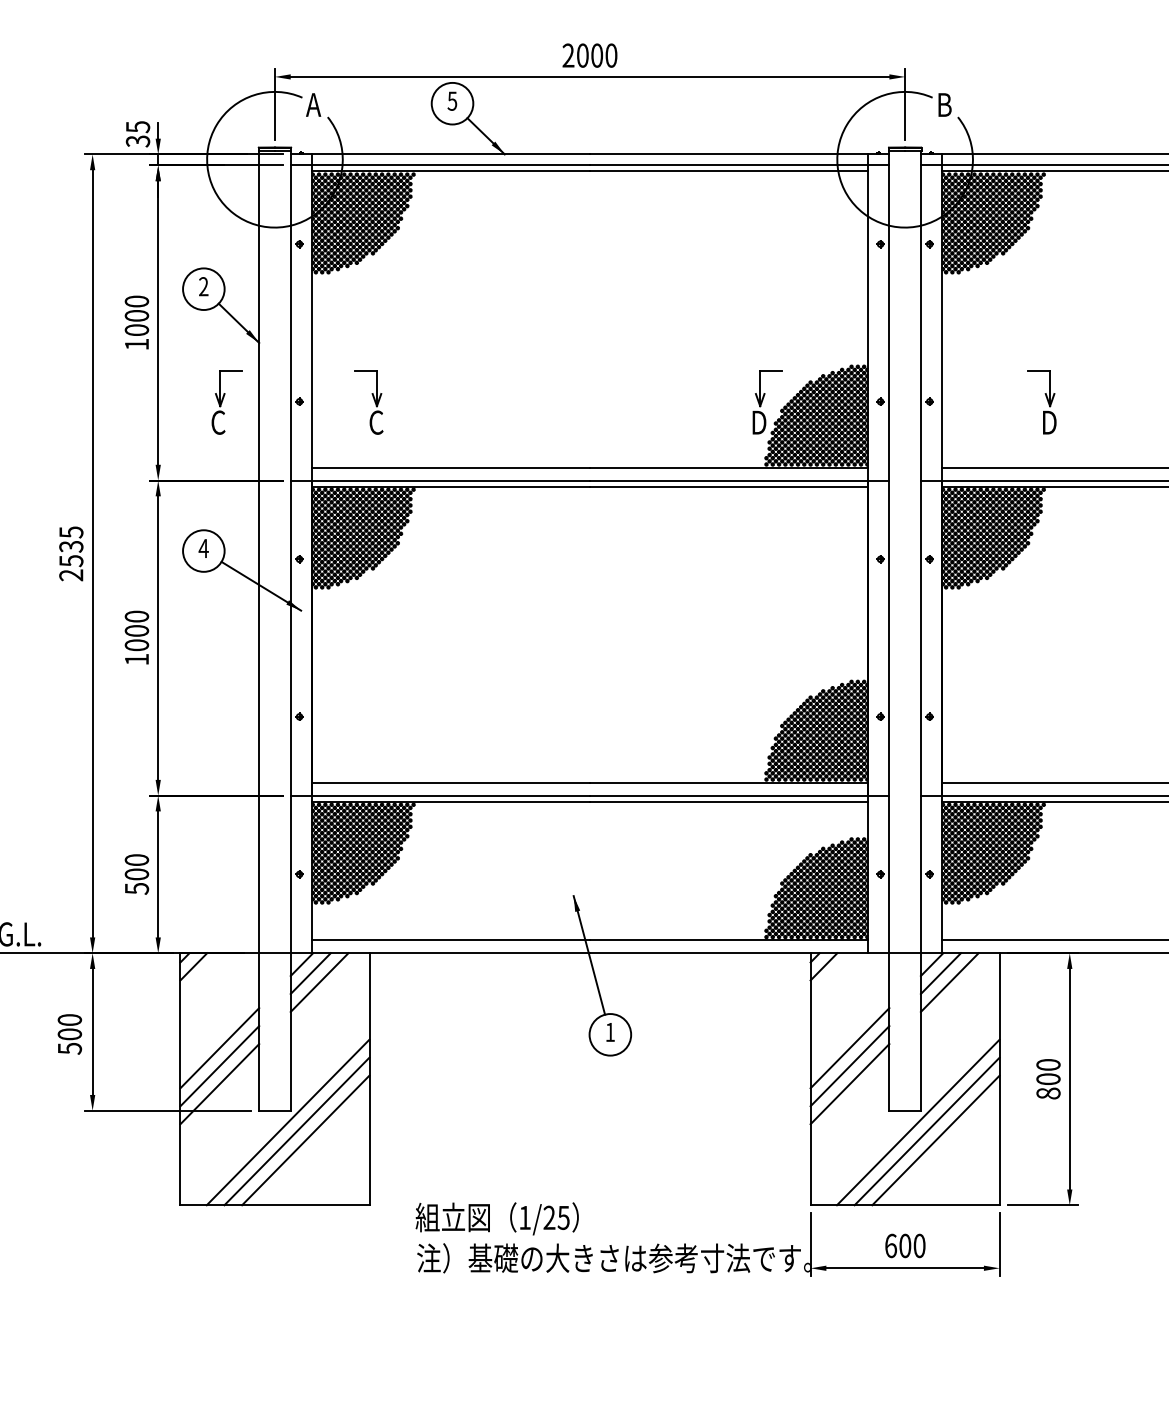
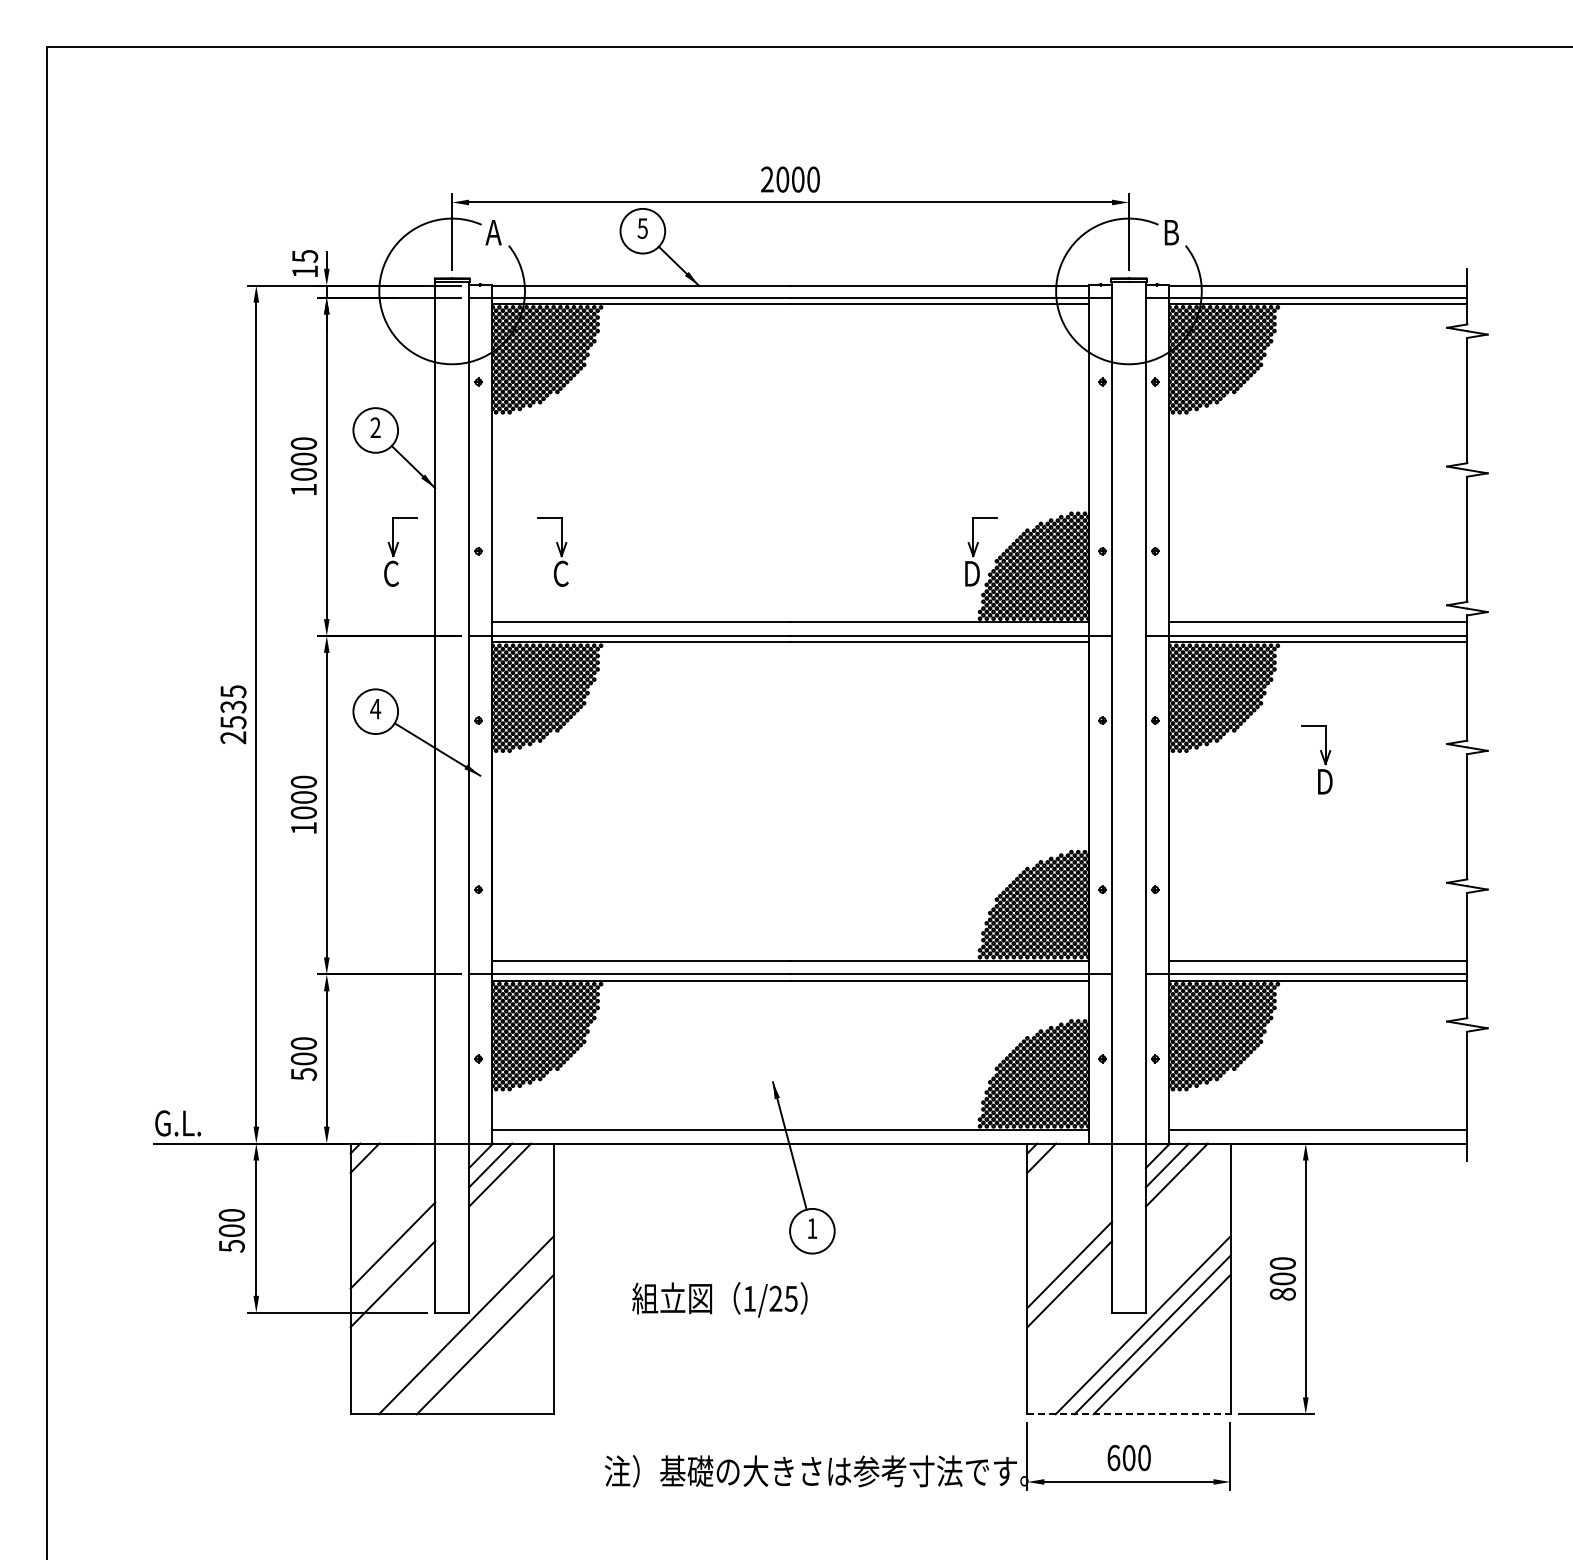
text: (138, 141) -> (305, 271), 35 -> 15
part: (1047, 400) -> (1322, 758), moved
line: (849, 1048) -> (1069, 1245), removed
line: (219, 1065) -> (392, 1264), removed
line: (296, 1130) -> (475, 1334), removed
line: (904, 1205) -> (1128, 1414), solid -> dashed
text: (496, 1218) -> (719, 1299), moved

